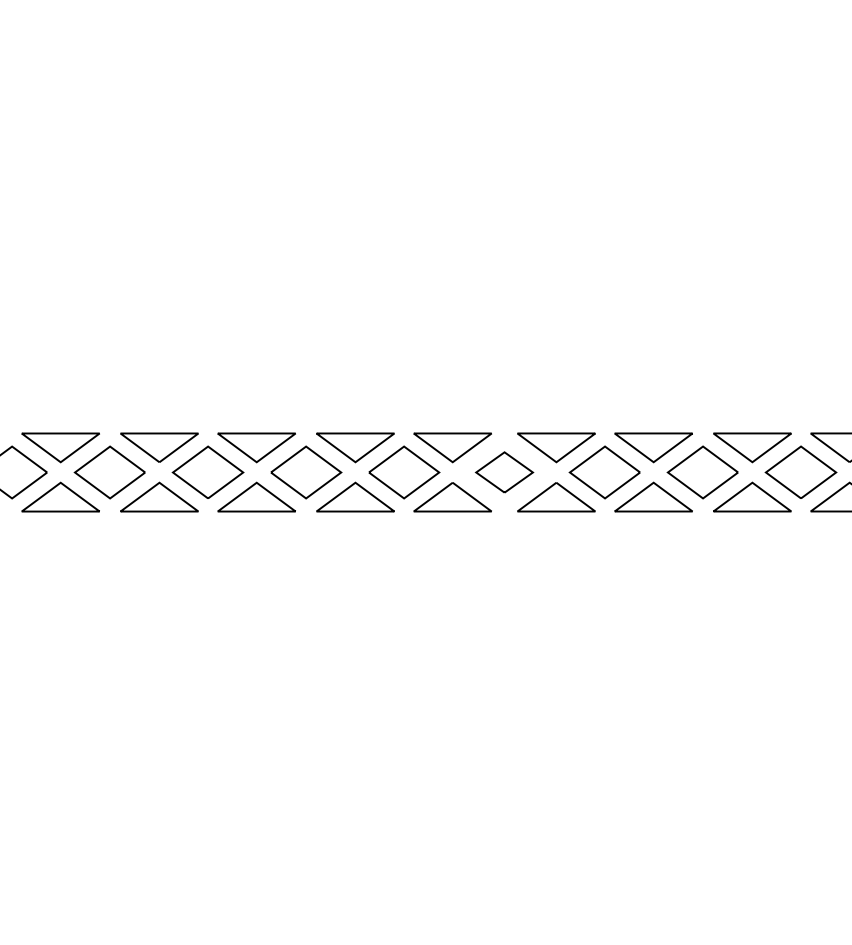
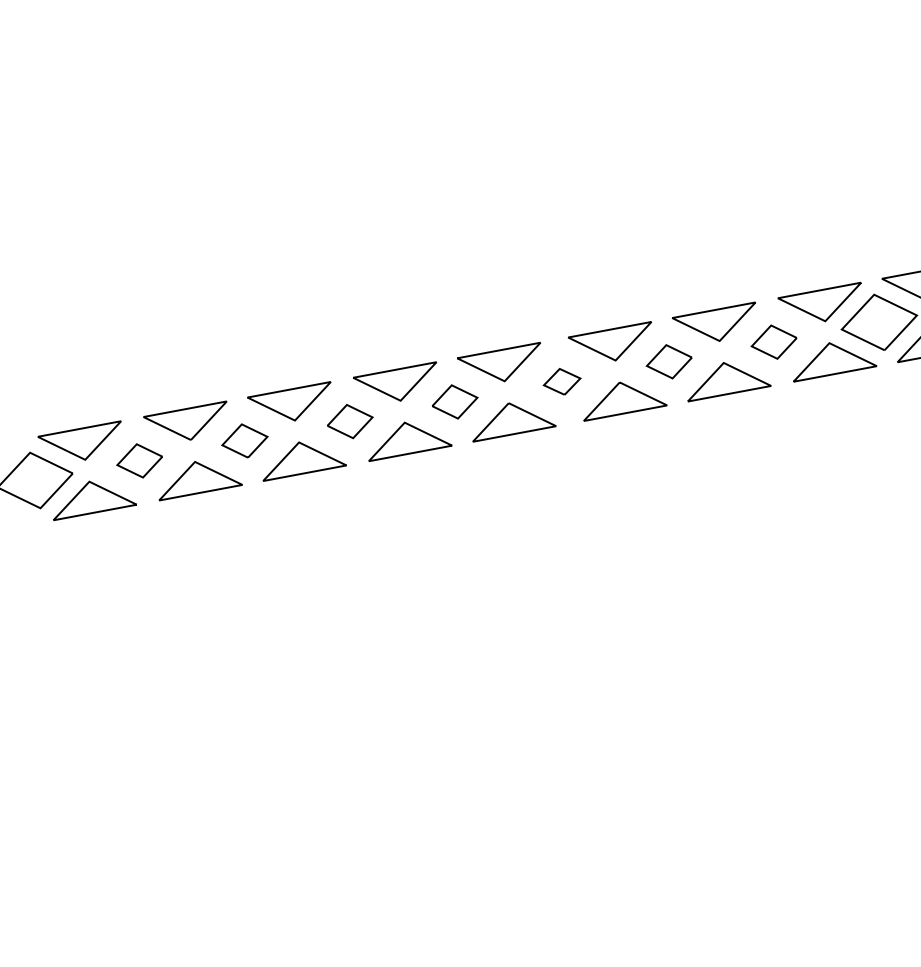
part: (207, 471) -> (244, 440), size x0.6
part: (109, 472) -> (139, 460), size x0.6
part: (306, 472) -> (350, 421), size x0.6
part: (404, 472) -> (455, 401), size x0.6
part: (504, 472) -> (562, 381), size x0.6
part: (604, 472) -> (669, 361), size x0.6
part: (702, 472) -> (773, 342), size x0.6

